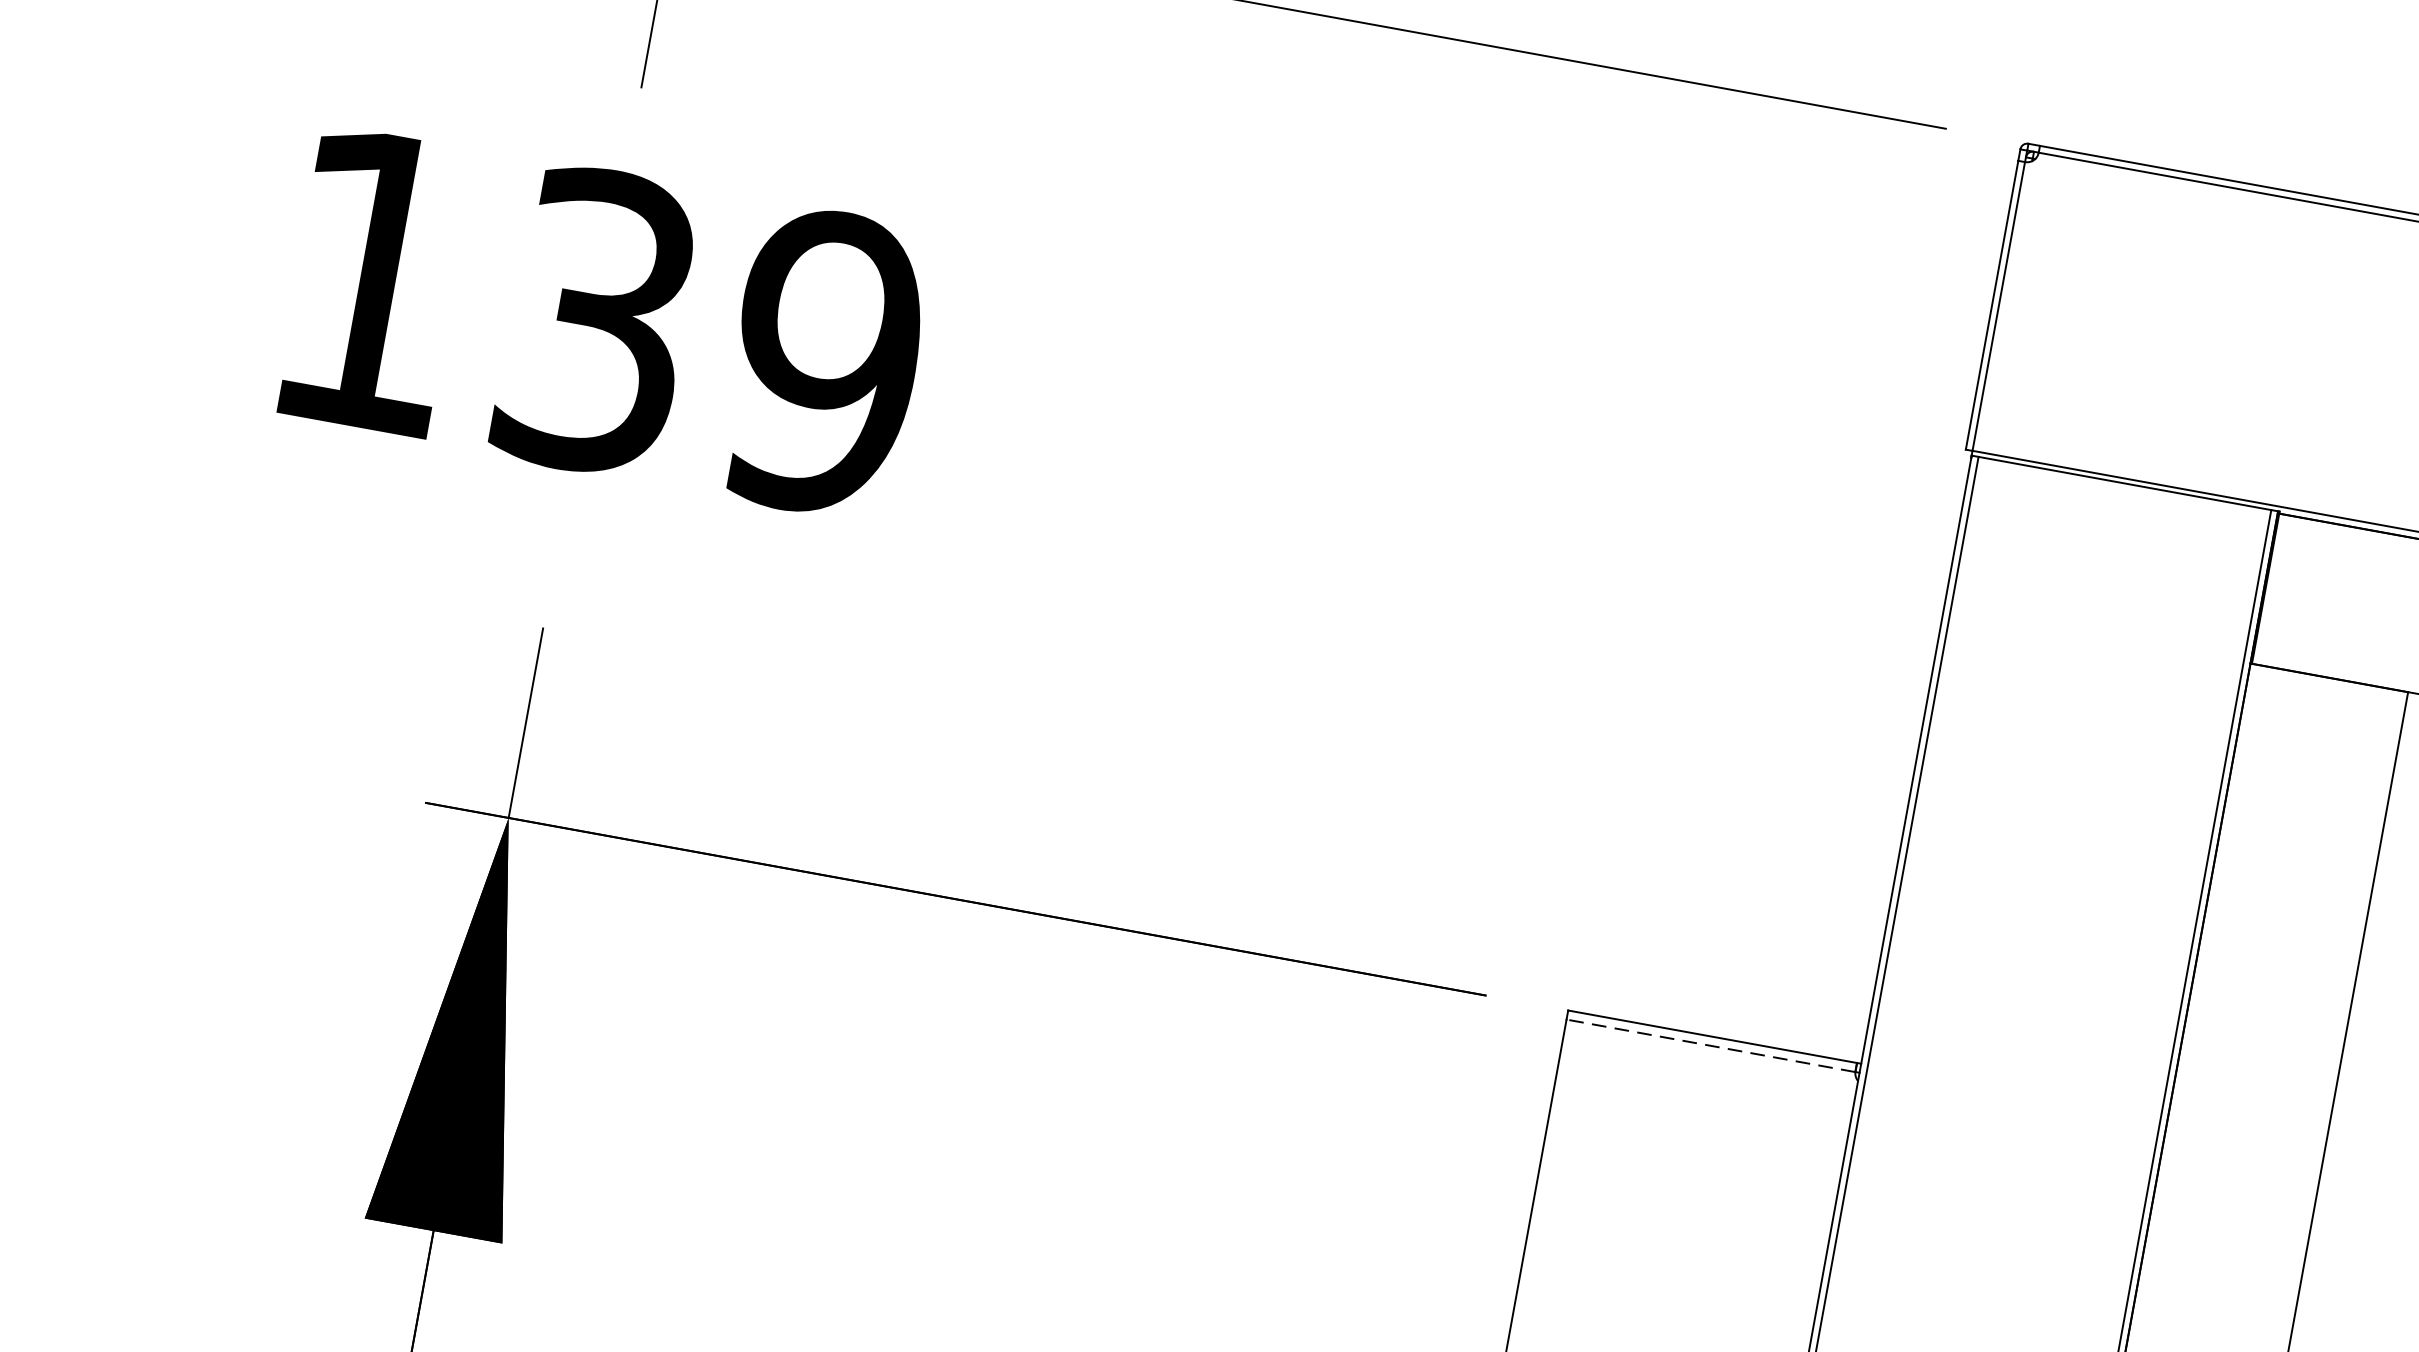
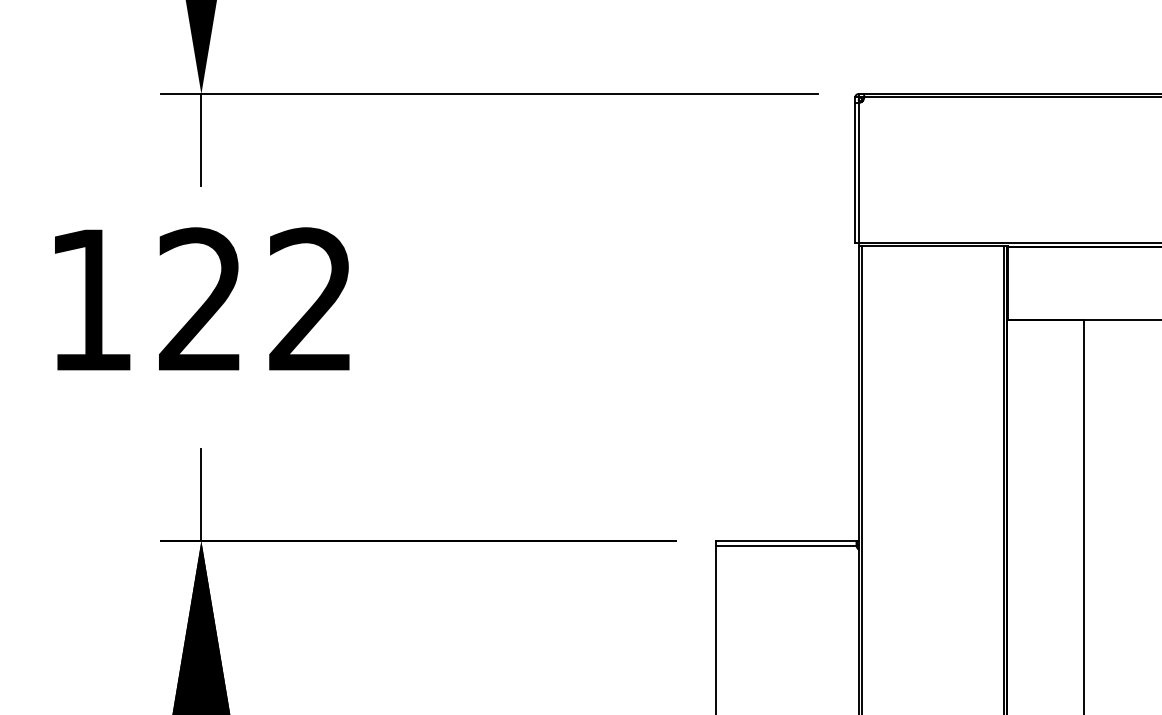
text: (712, 341) -> (256, 299), 139 -> 122
line: (1709, 1045) -> (785, 545), dashed -> solid

